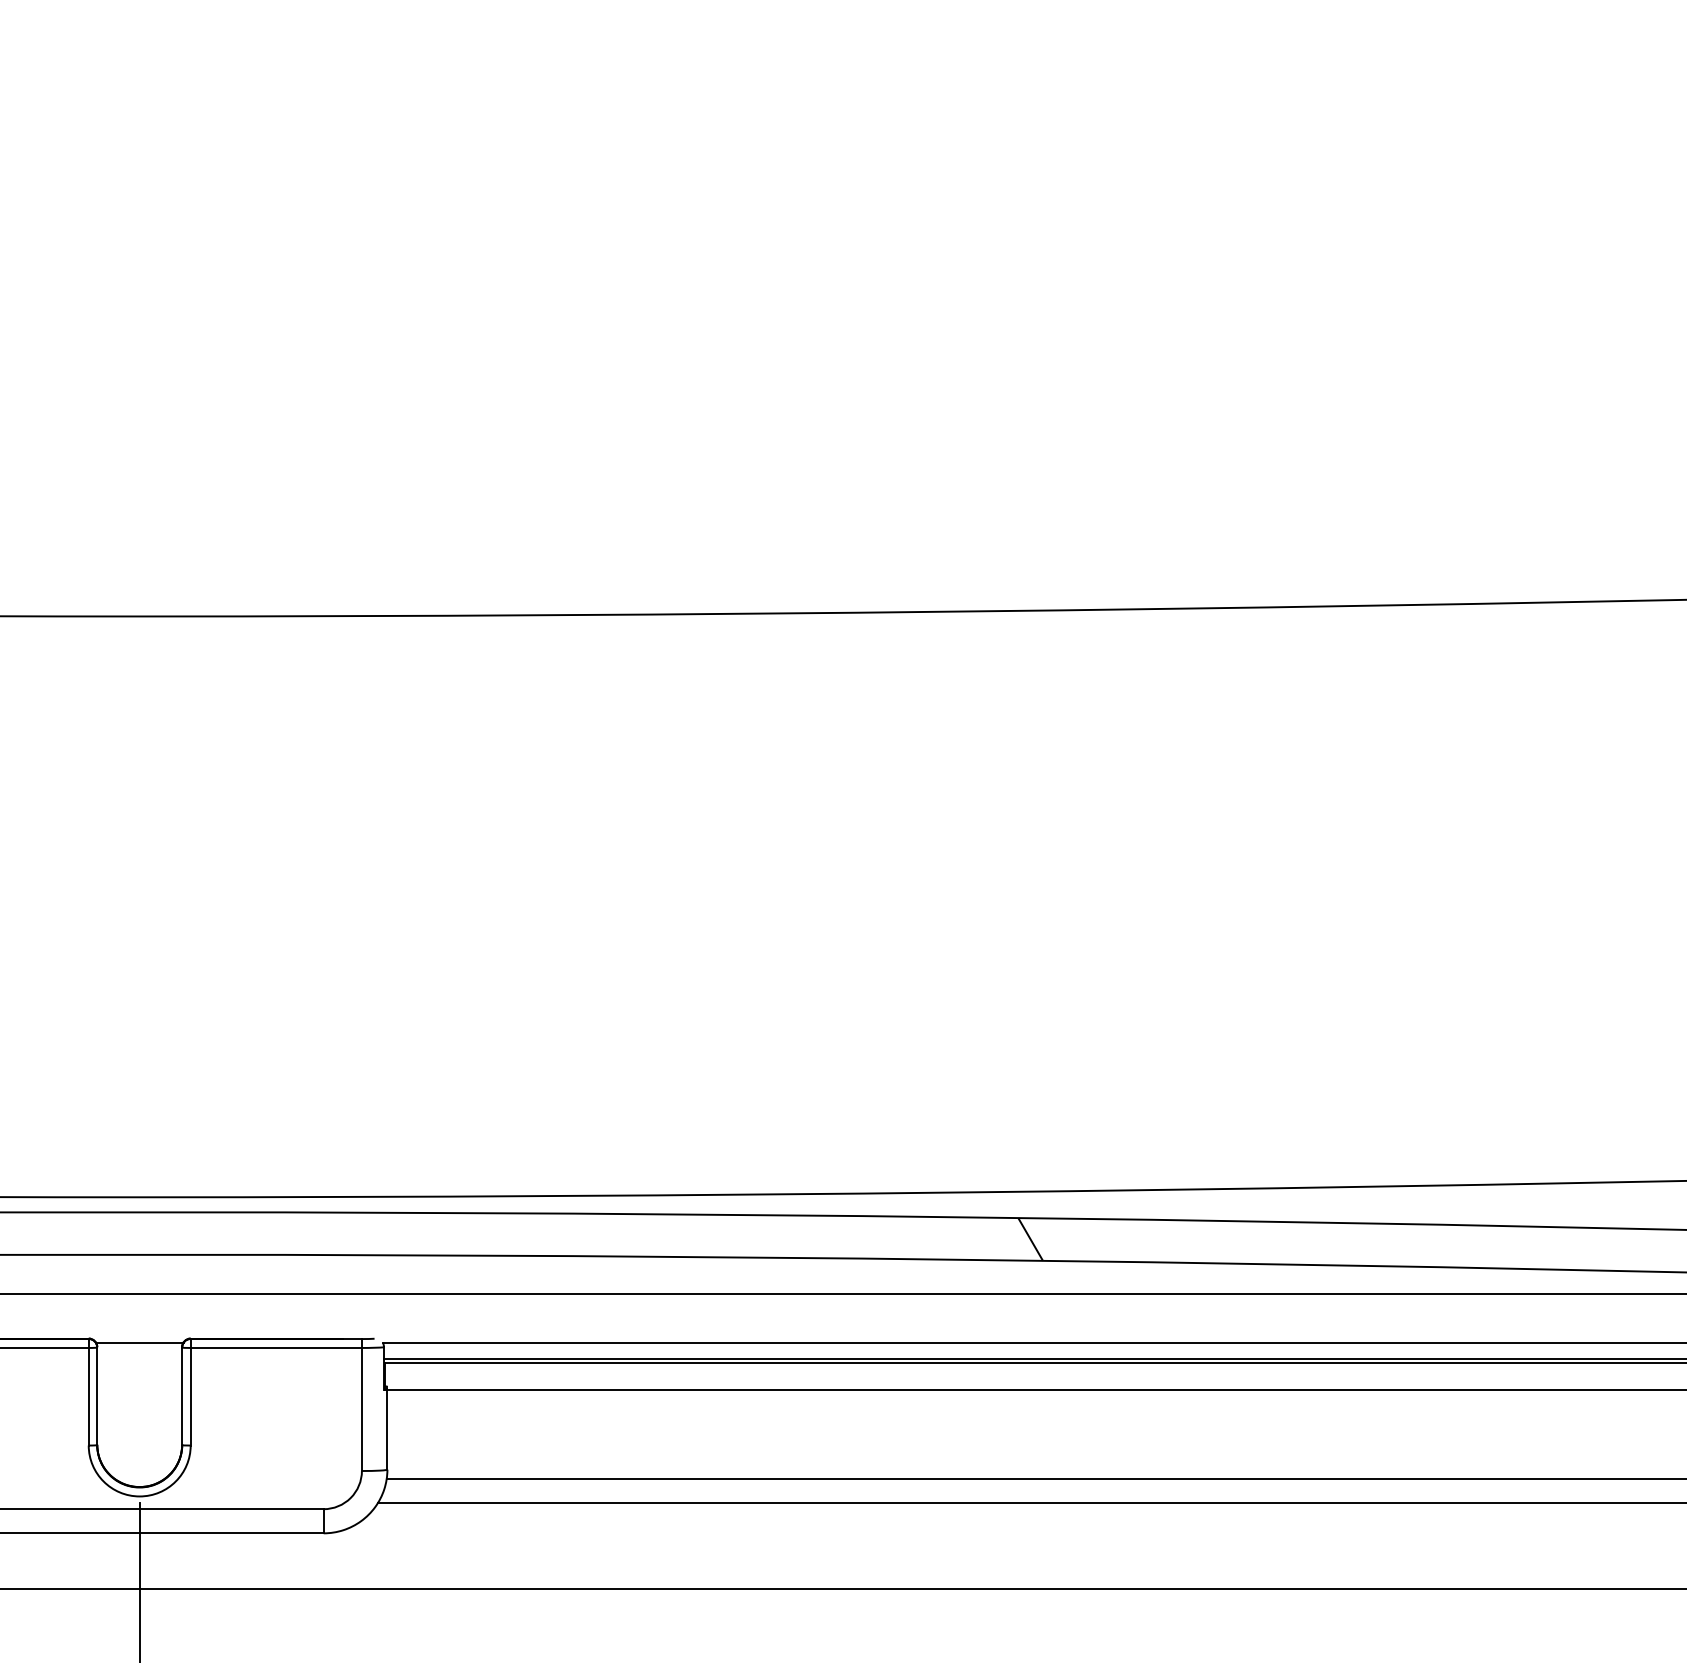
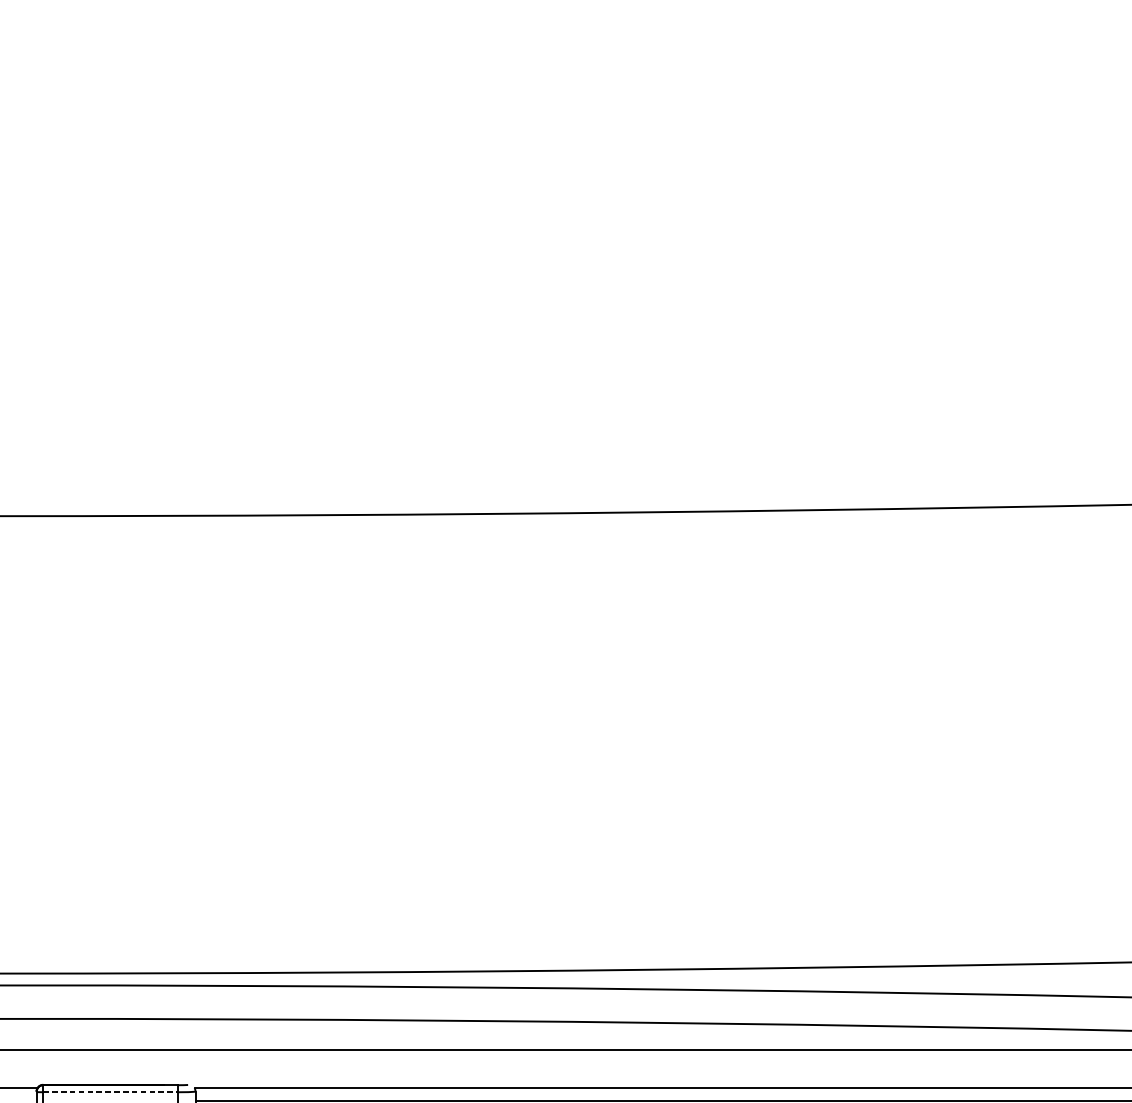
hatch: (1030, 1238) -> (704, 1006), removed
line: (276, 1347) -> (110, 1091), solid -> dashed

